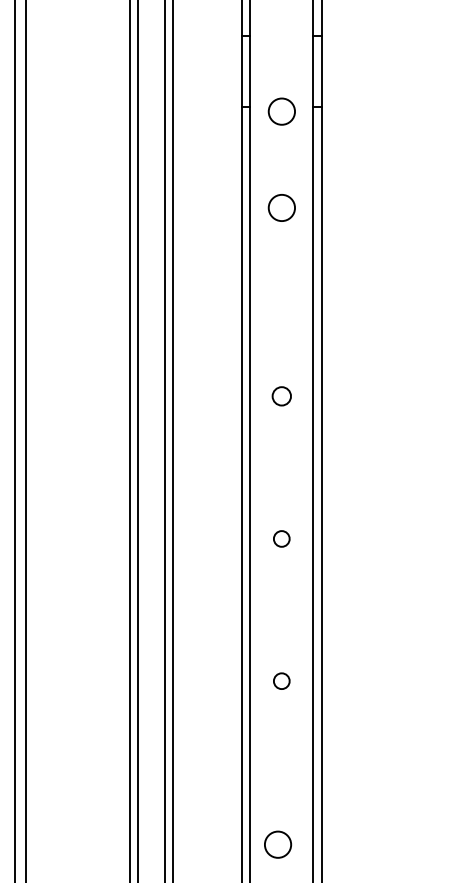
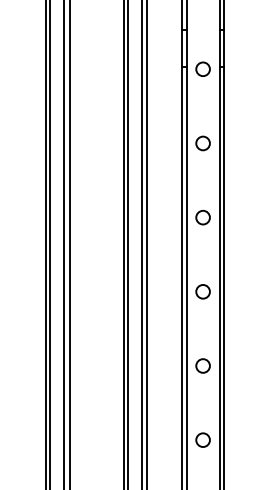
circle: (280, 208) -> (202, 143), moved
circle: (280, 396) -> (202, 217), size x1.43
circle: (280, 538) -> (202, 291), size x1.67
circle: (280, 680) -> (202, 365), size x1.67
circle: (276, 843) -> (202, 439), moved

